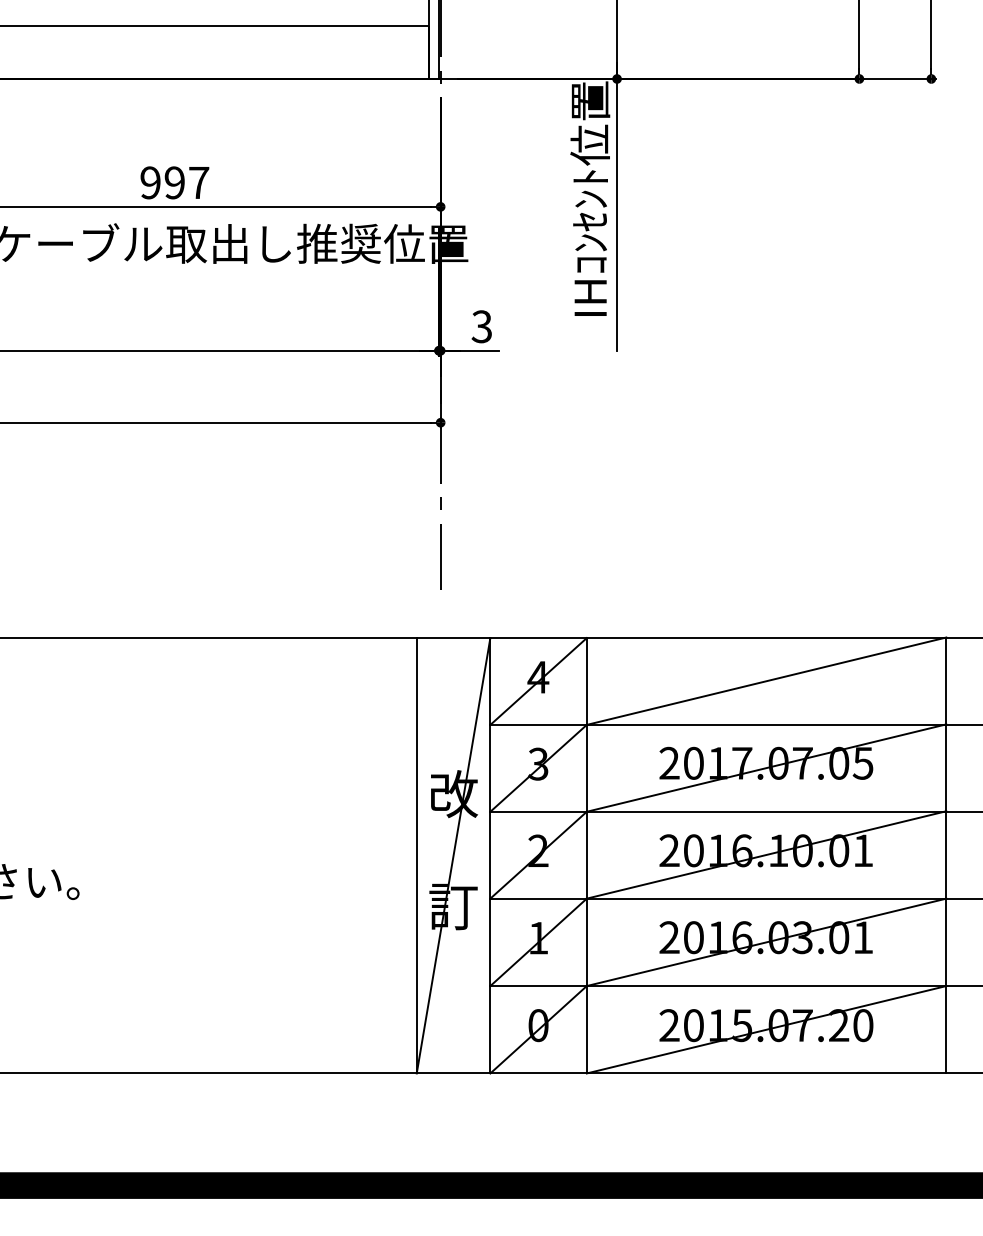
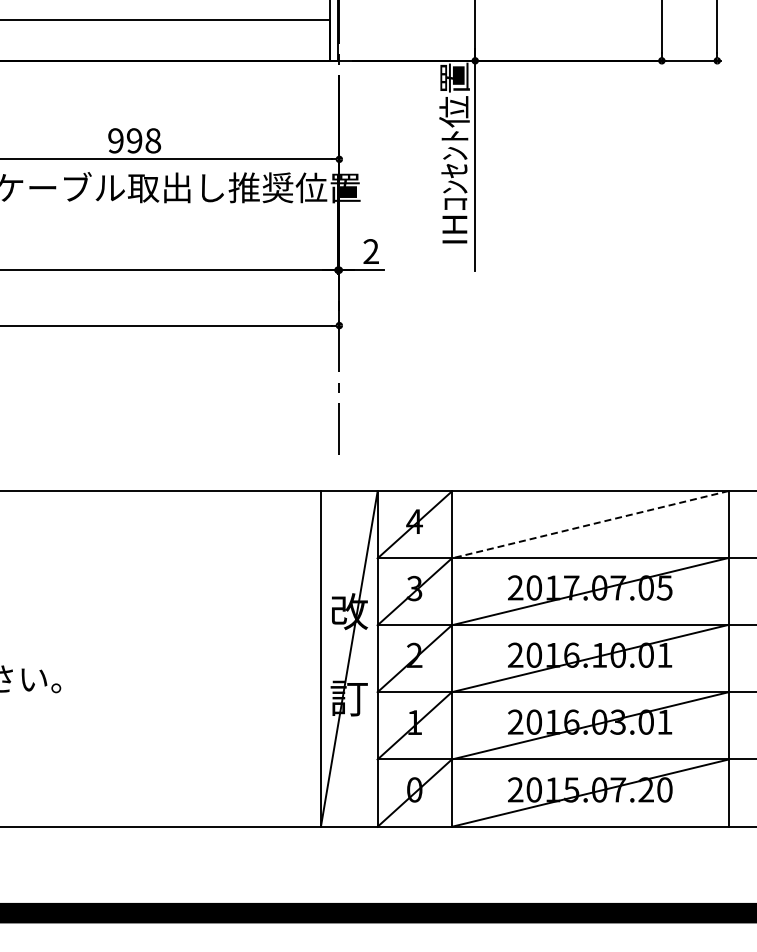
text: (199, 182) -> (153, 140), 997 -> 998
text: (481, 326) -> (370, 251), 3 -> 2
line: (765, 680) -> (589, 524), solid -> dashed

